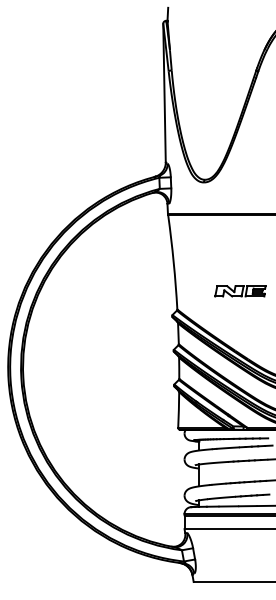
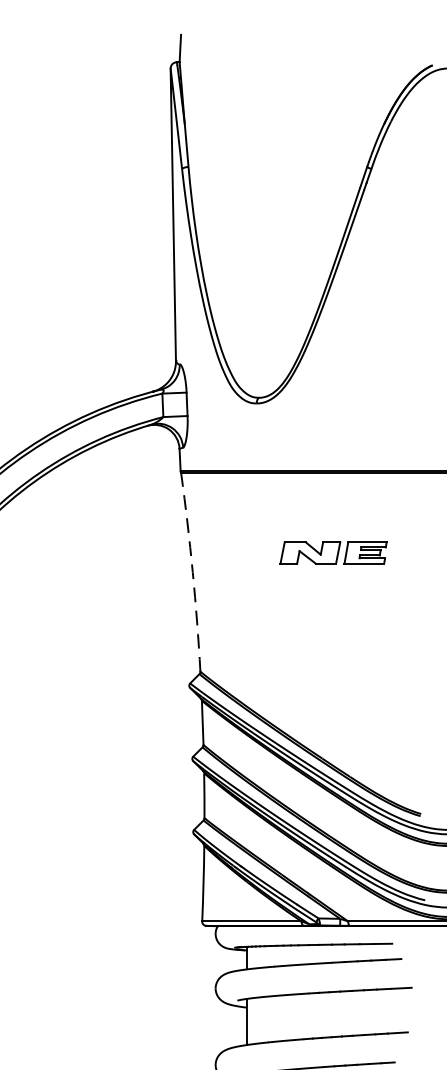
arc: (173, 262) -> (192, 572), solid -> dashed
part: (240, 291) -> (333, 553), moved

